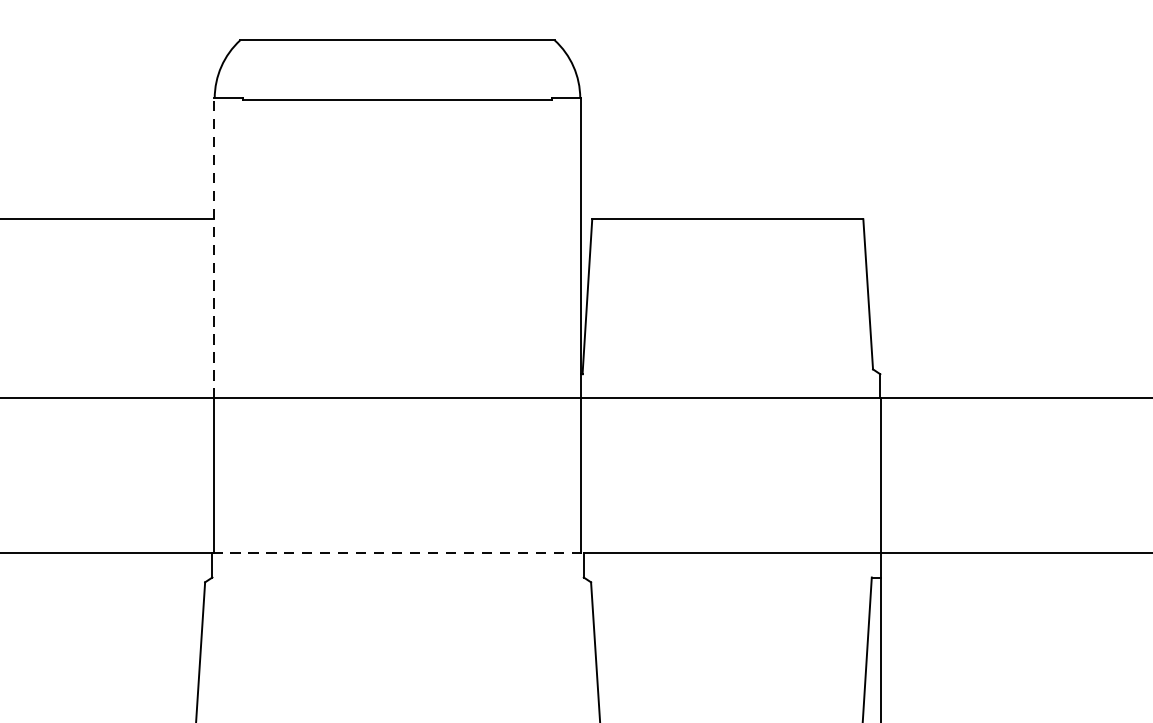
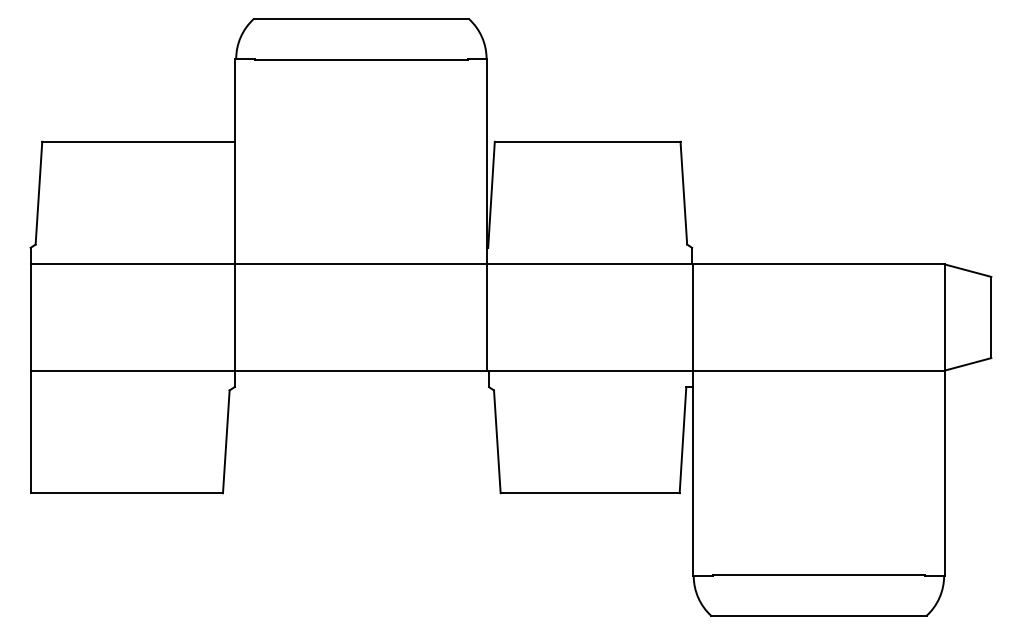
line: (213, 248) -> (235, 161), dashed -> solid
line: (399, 553) -> (362, 370), dashed -> solid

